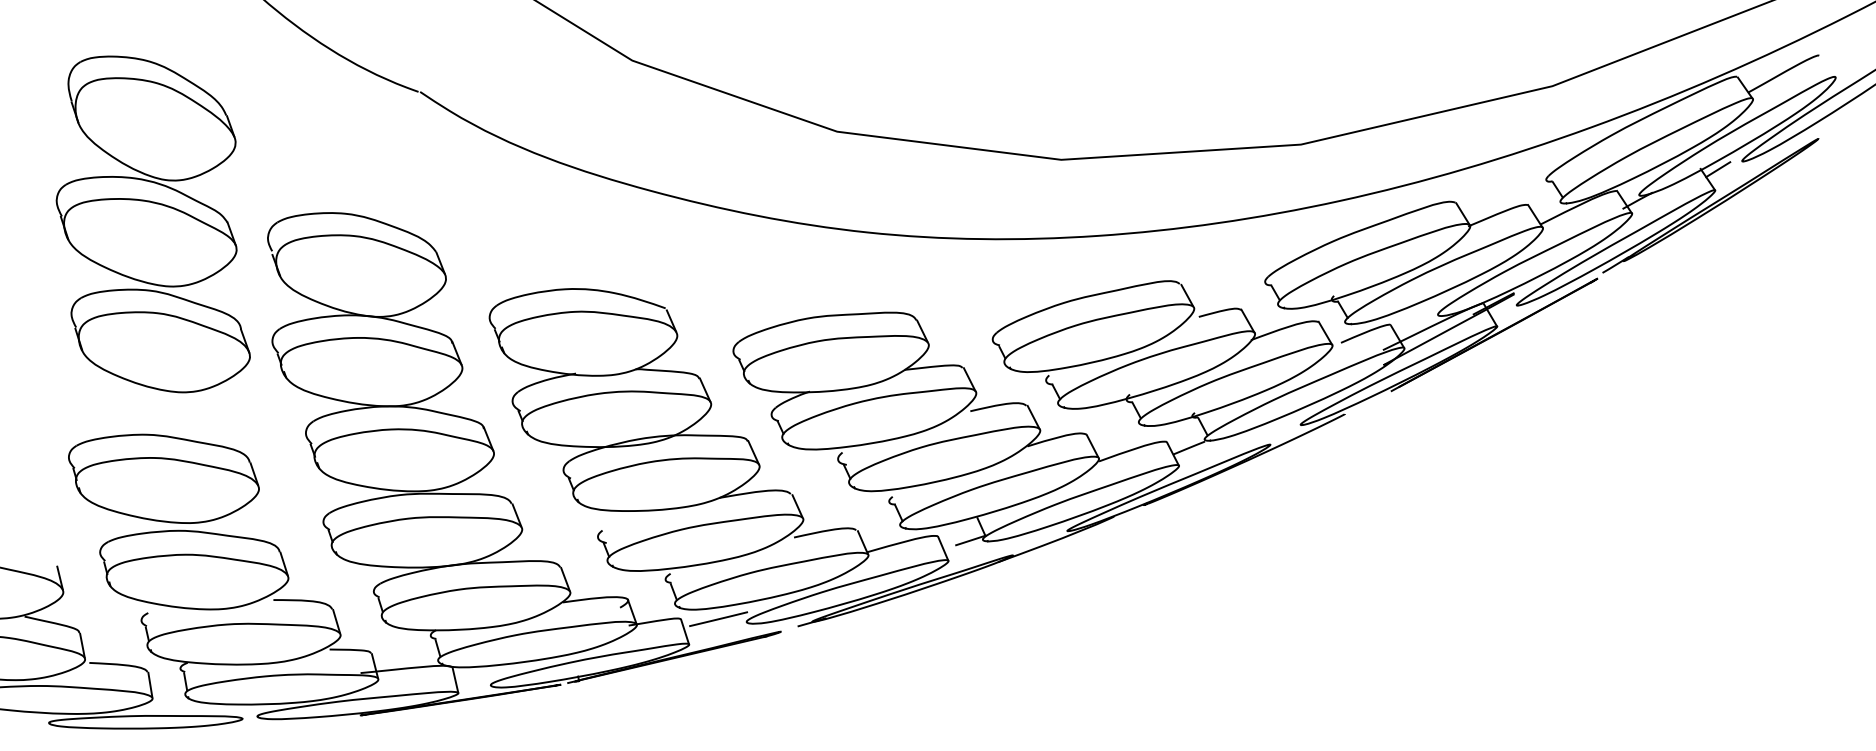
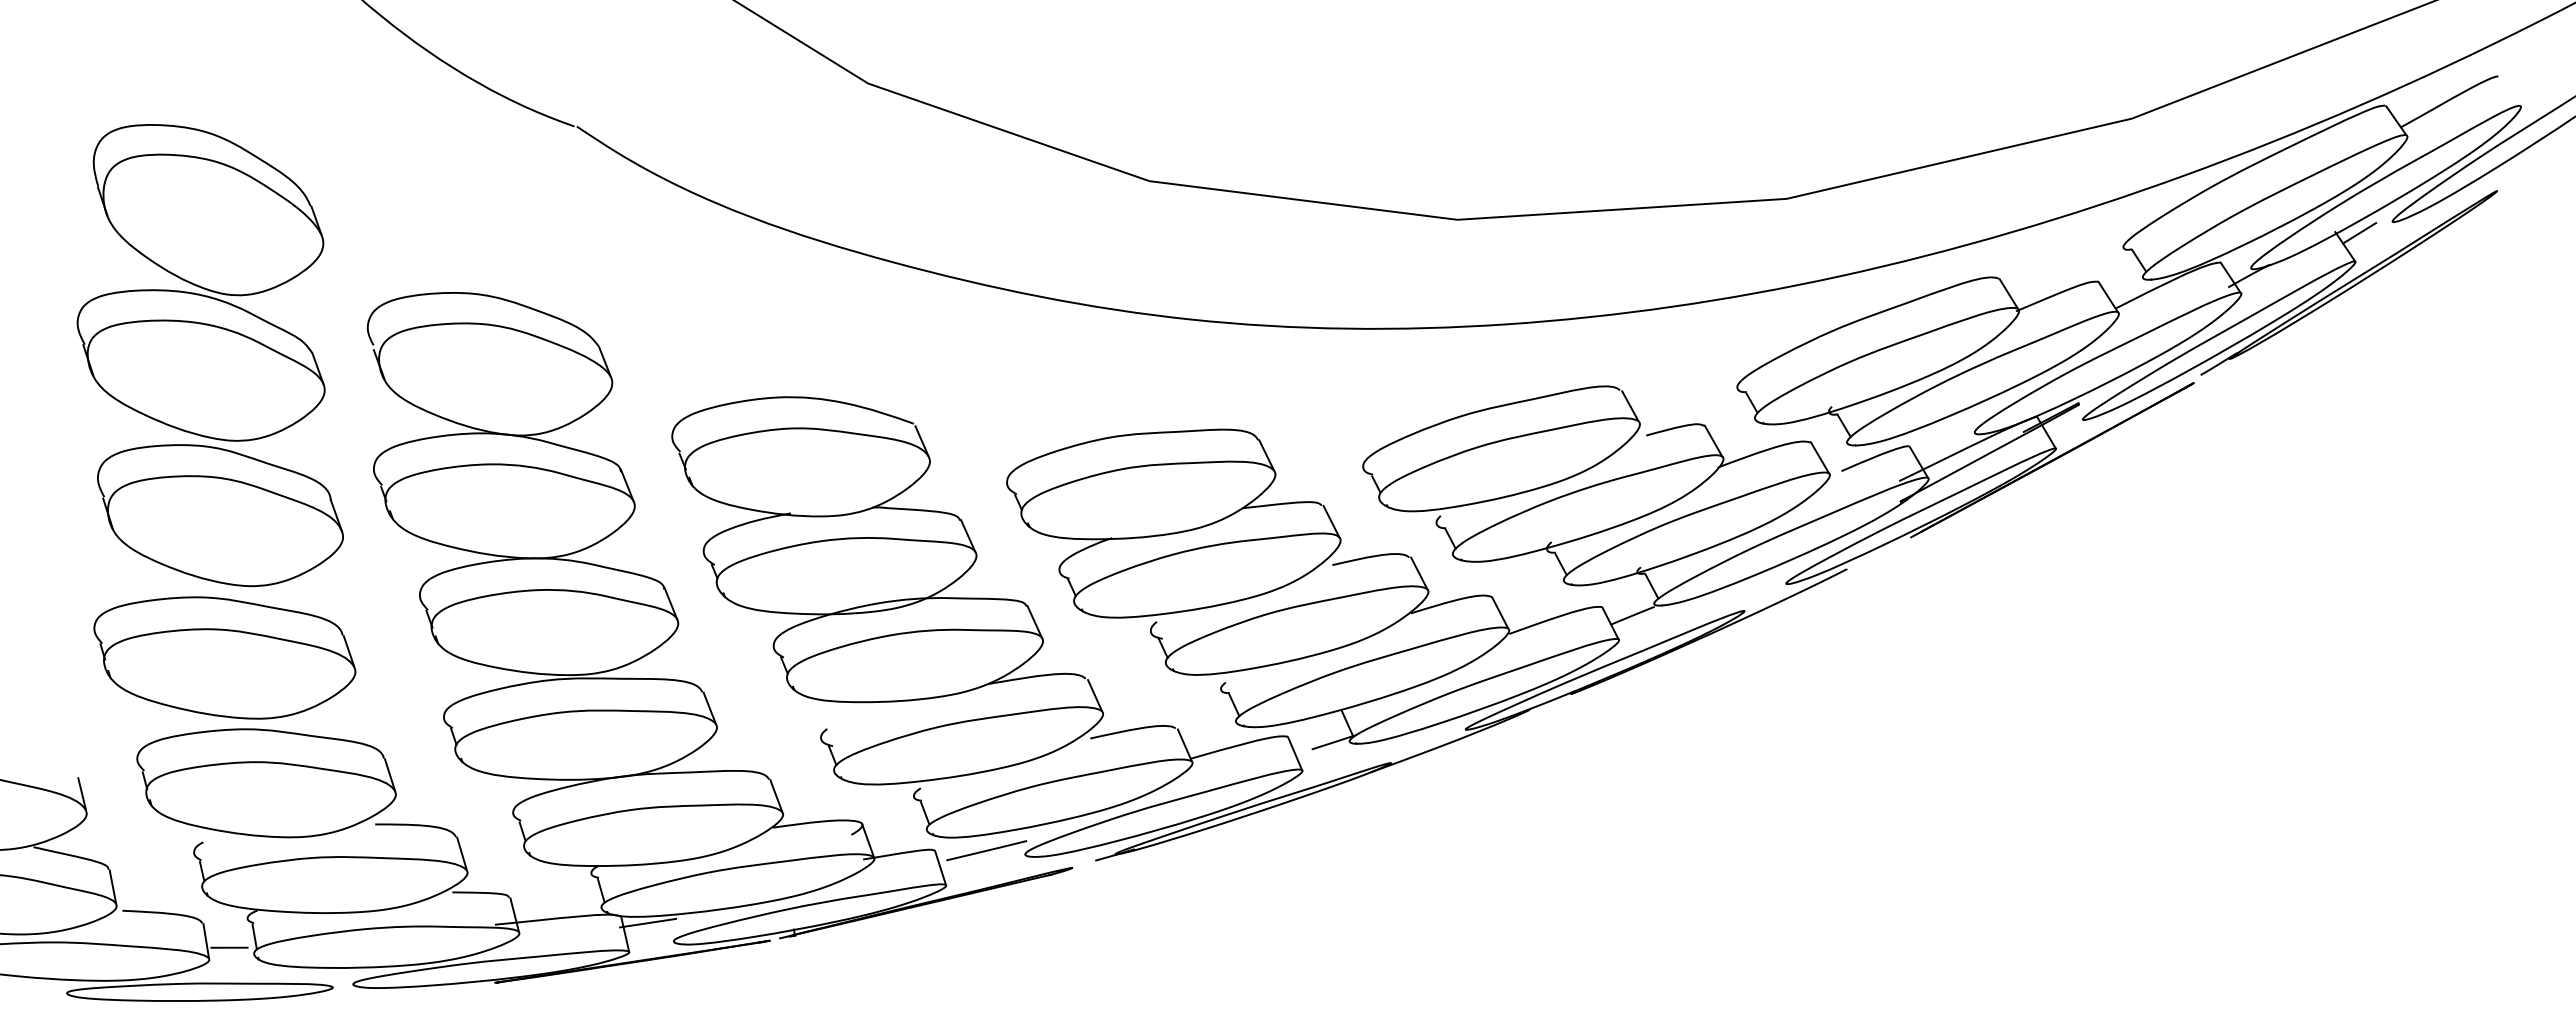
part: (152, 224) -> (209, 355), moved
line: (472, 671) -> (648, 922), added
line: (167, 689) -> (229, 947), added

